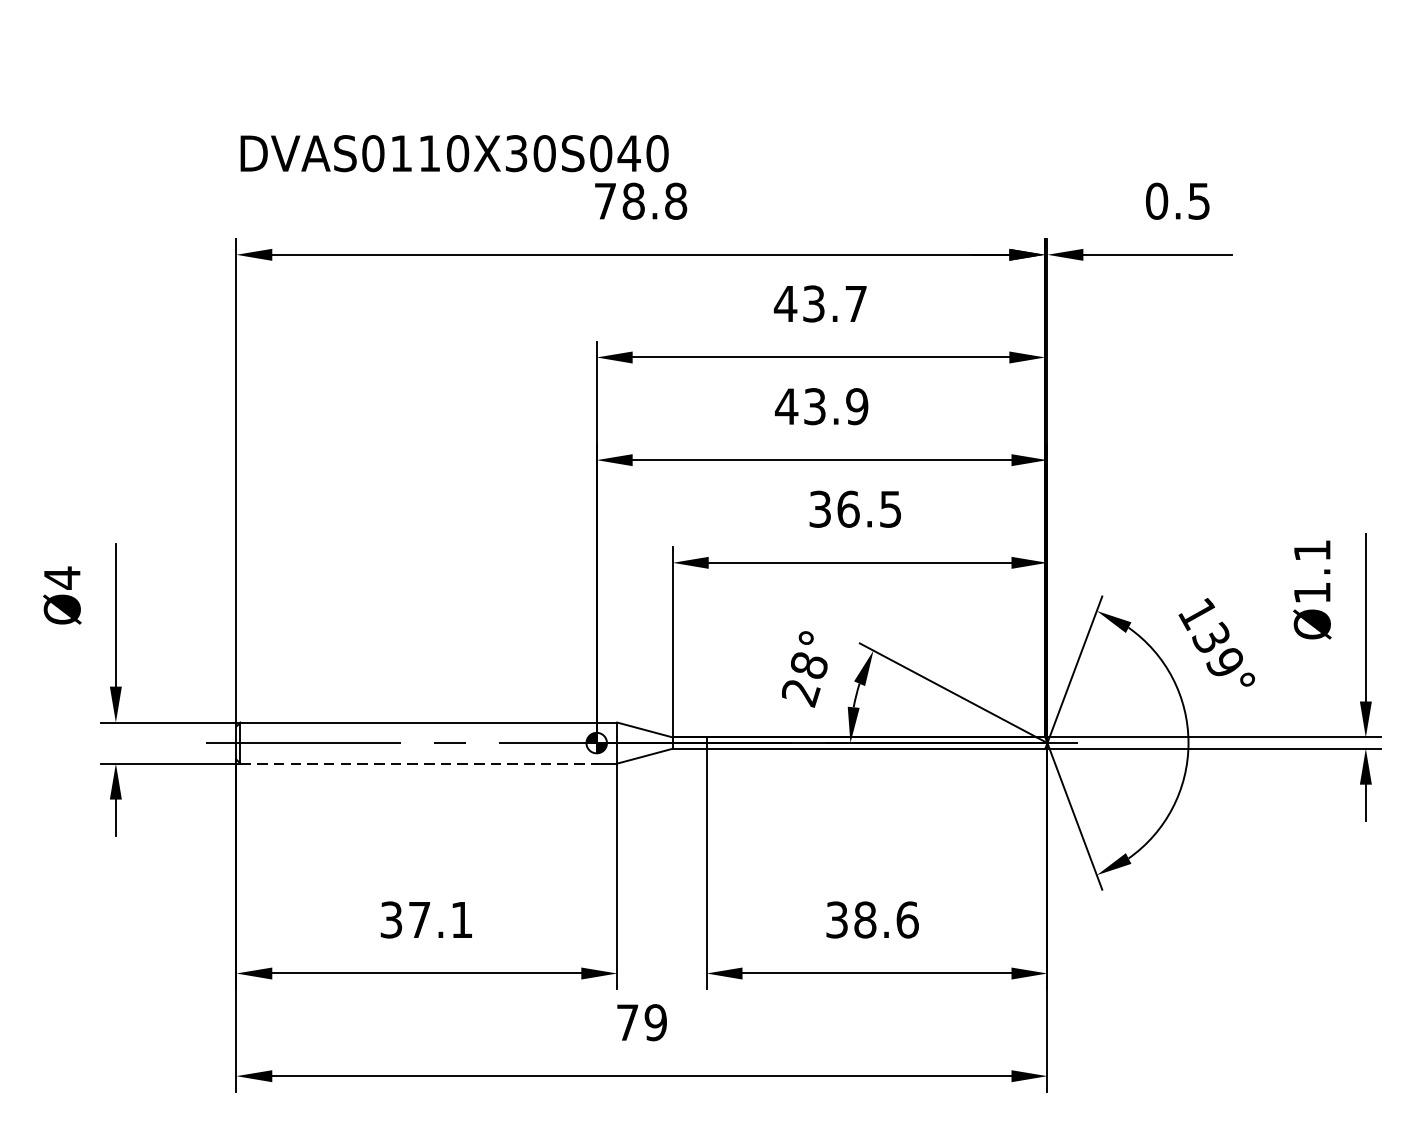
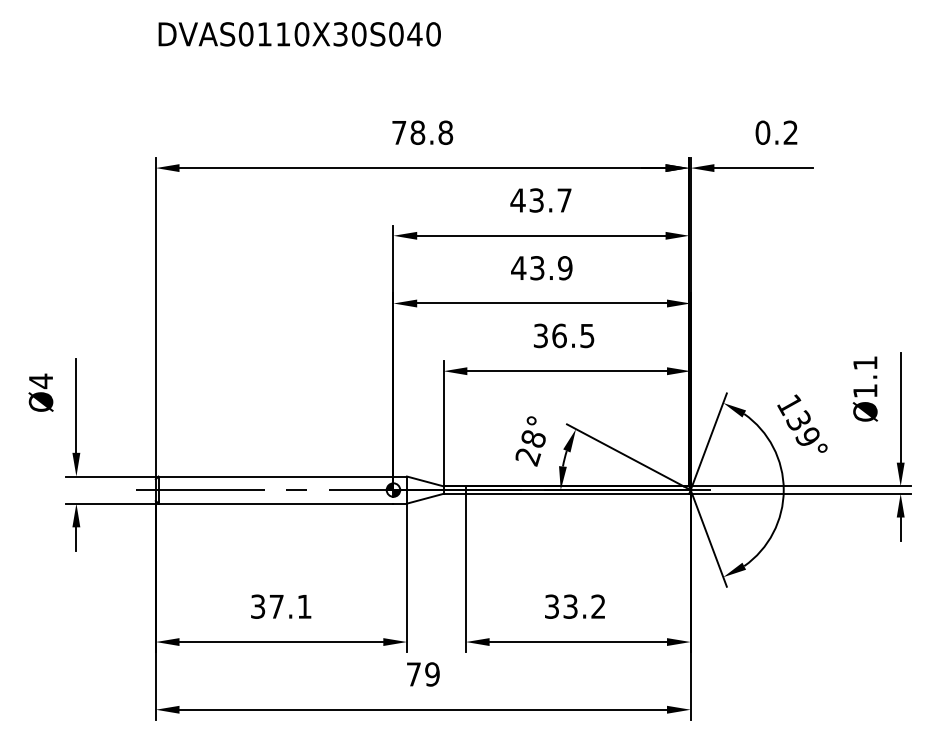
text: (454, 153) -> (299, 34), moved
text: (1198, 200) -> (790, 132), 0.5 -> 0.2
line: (419, 763) -> (276, 503), dashed -> solid
text: (886, 919) -> (584, 606), 38.6 -> 33.2

